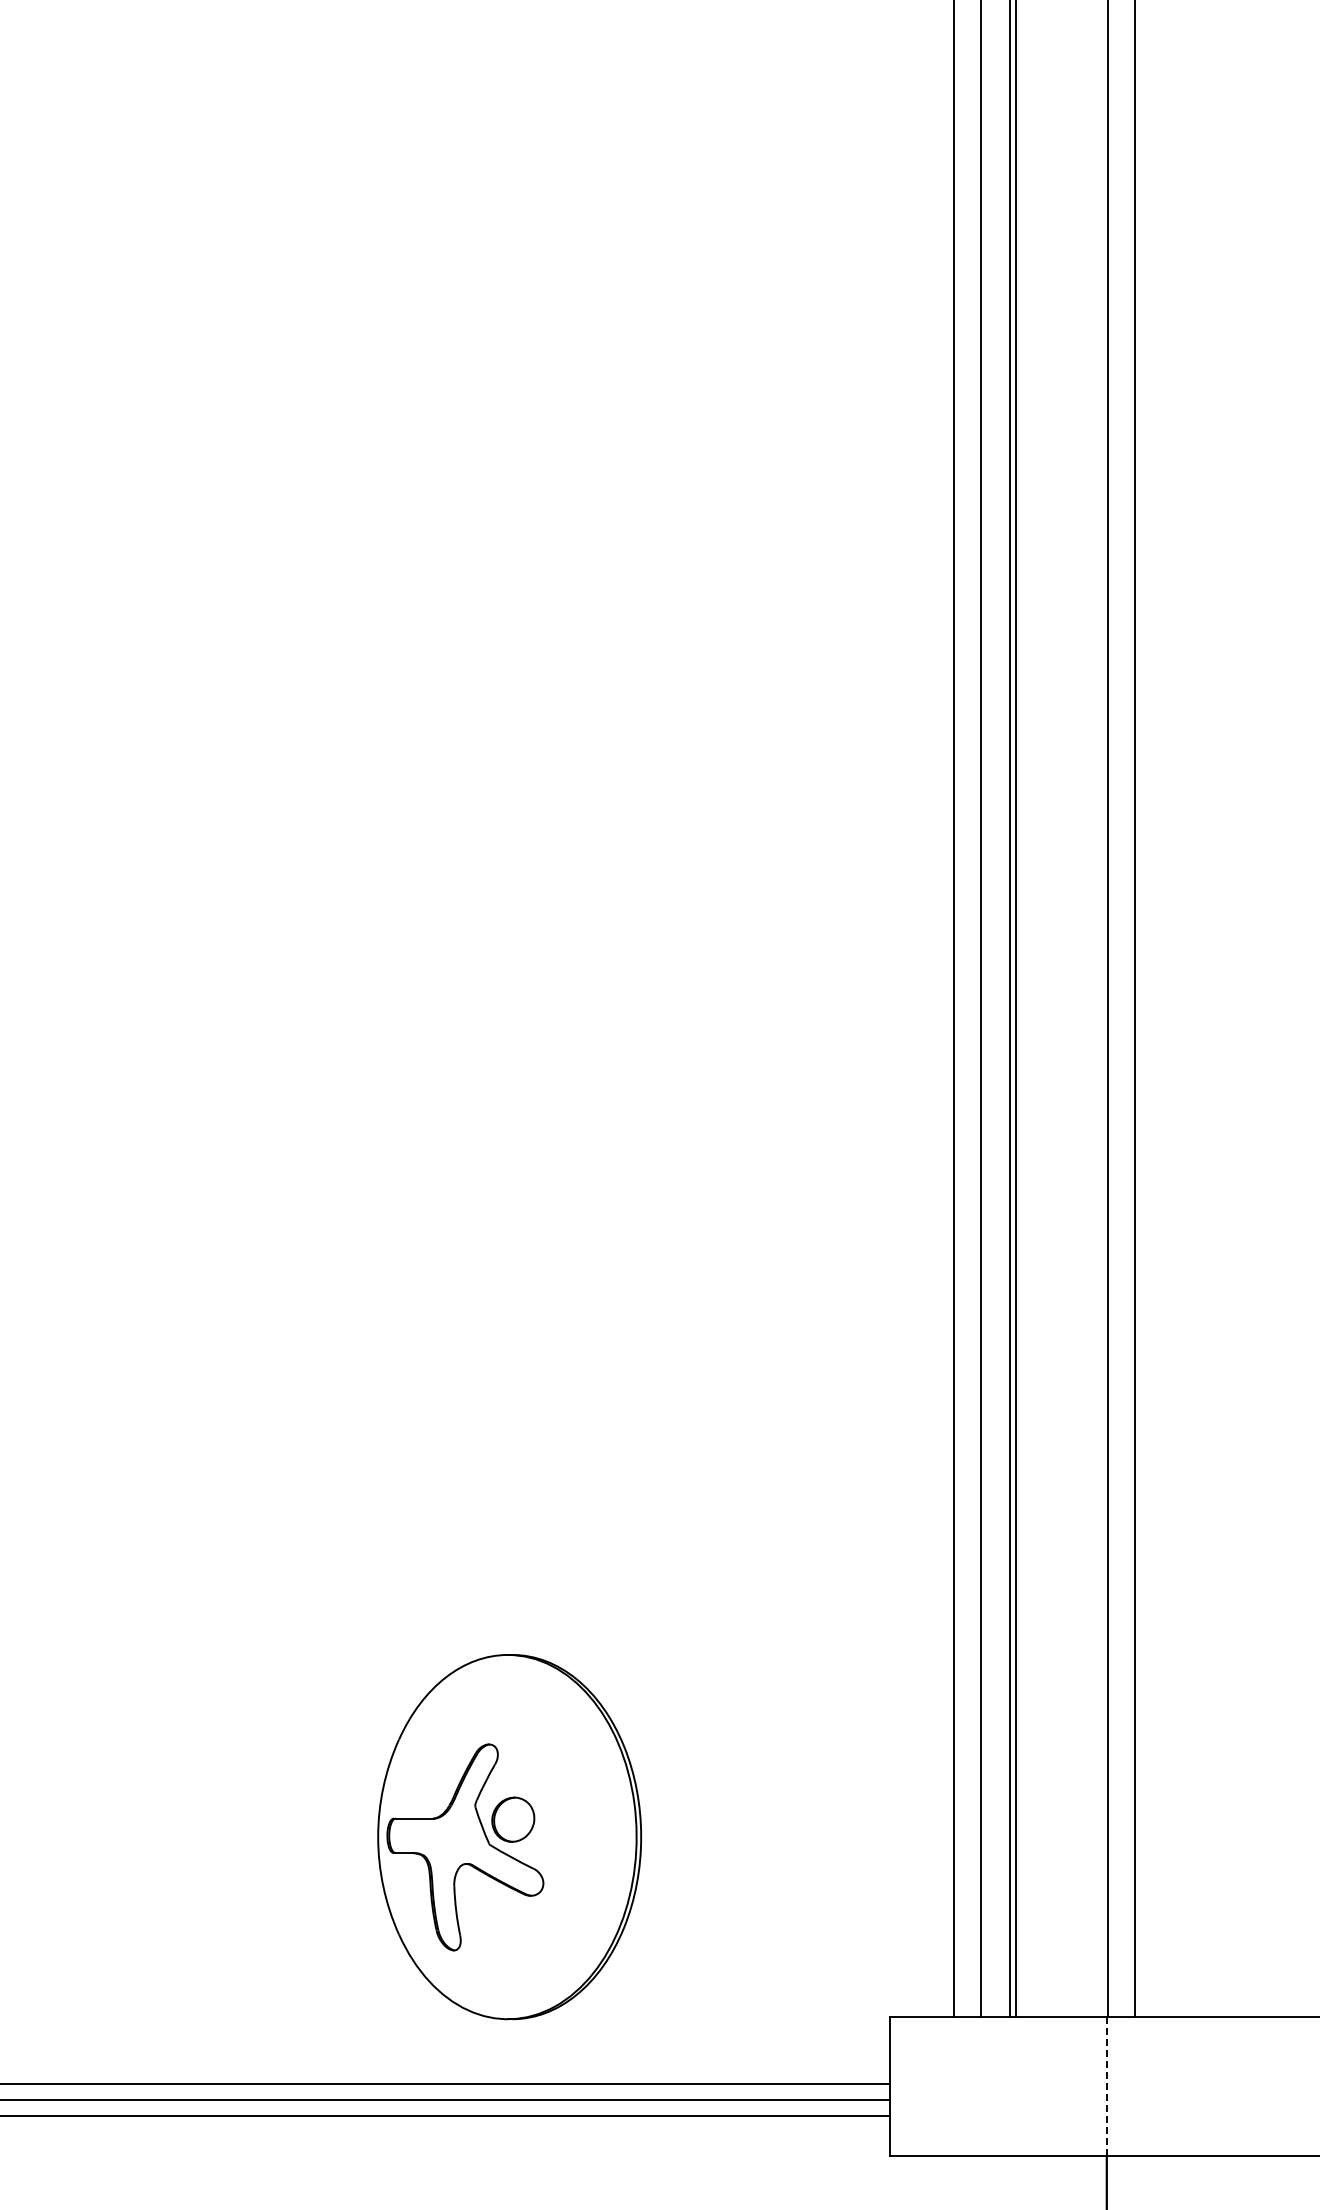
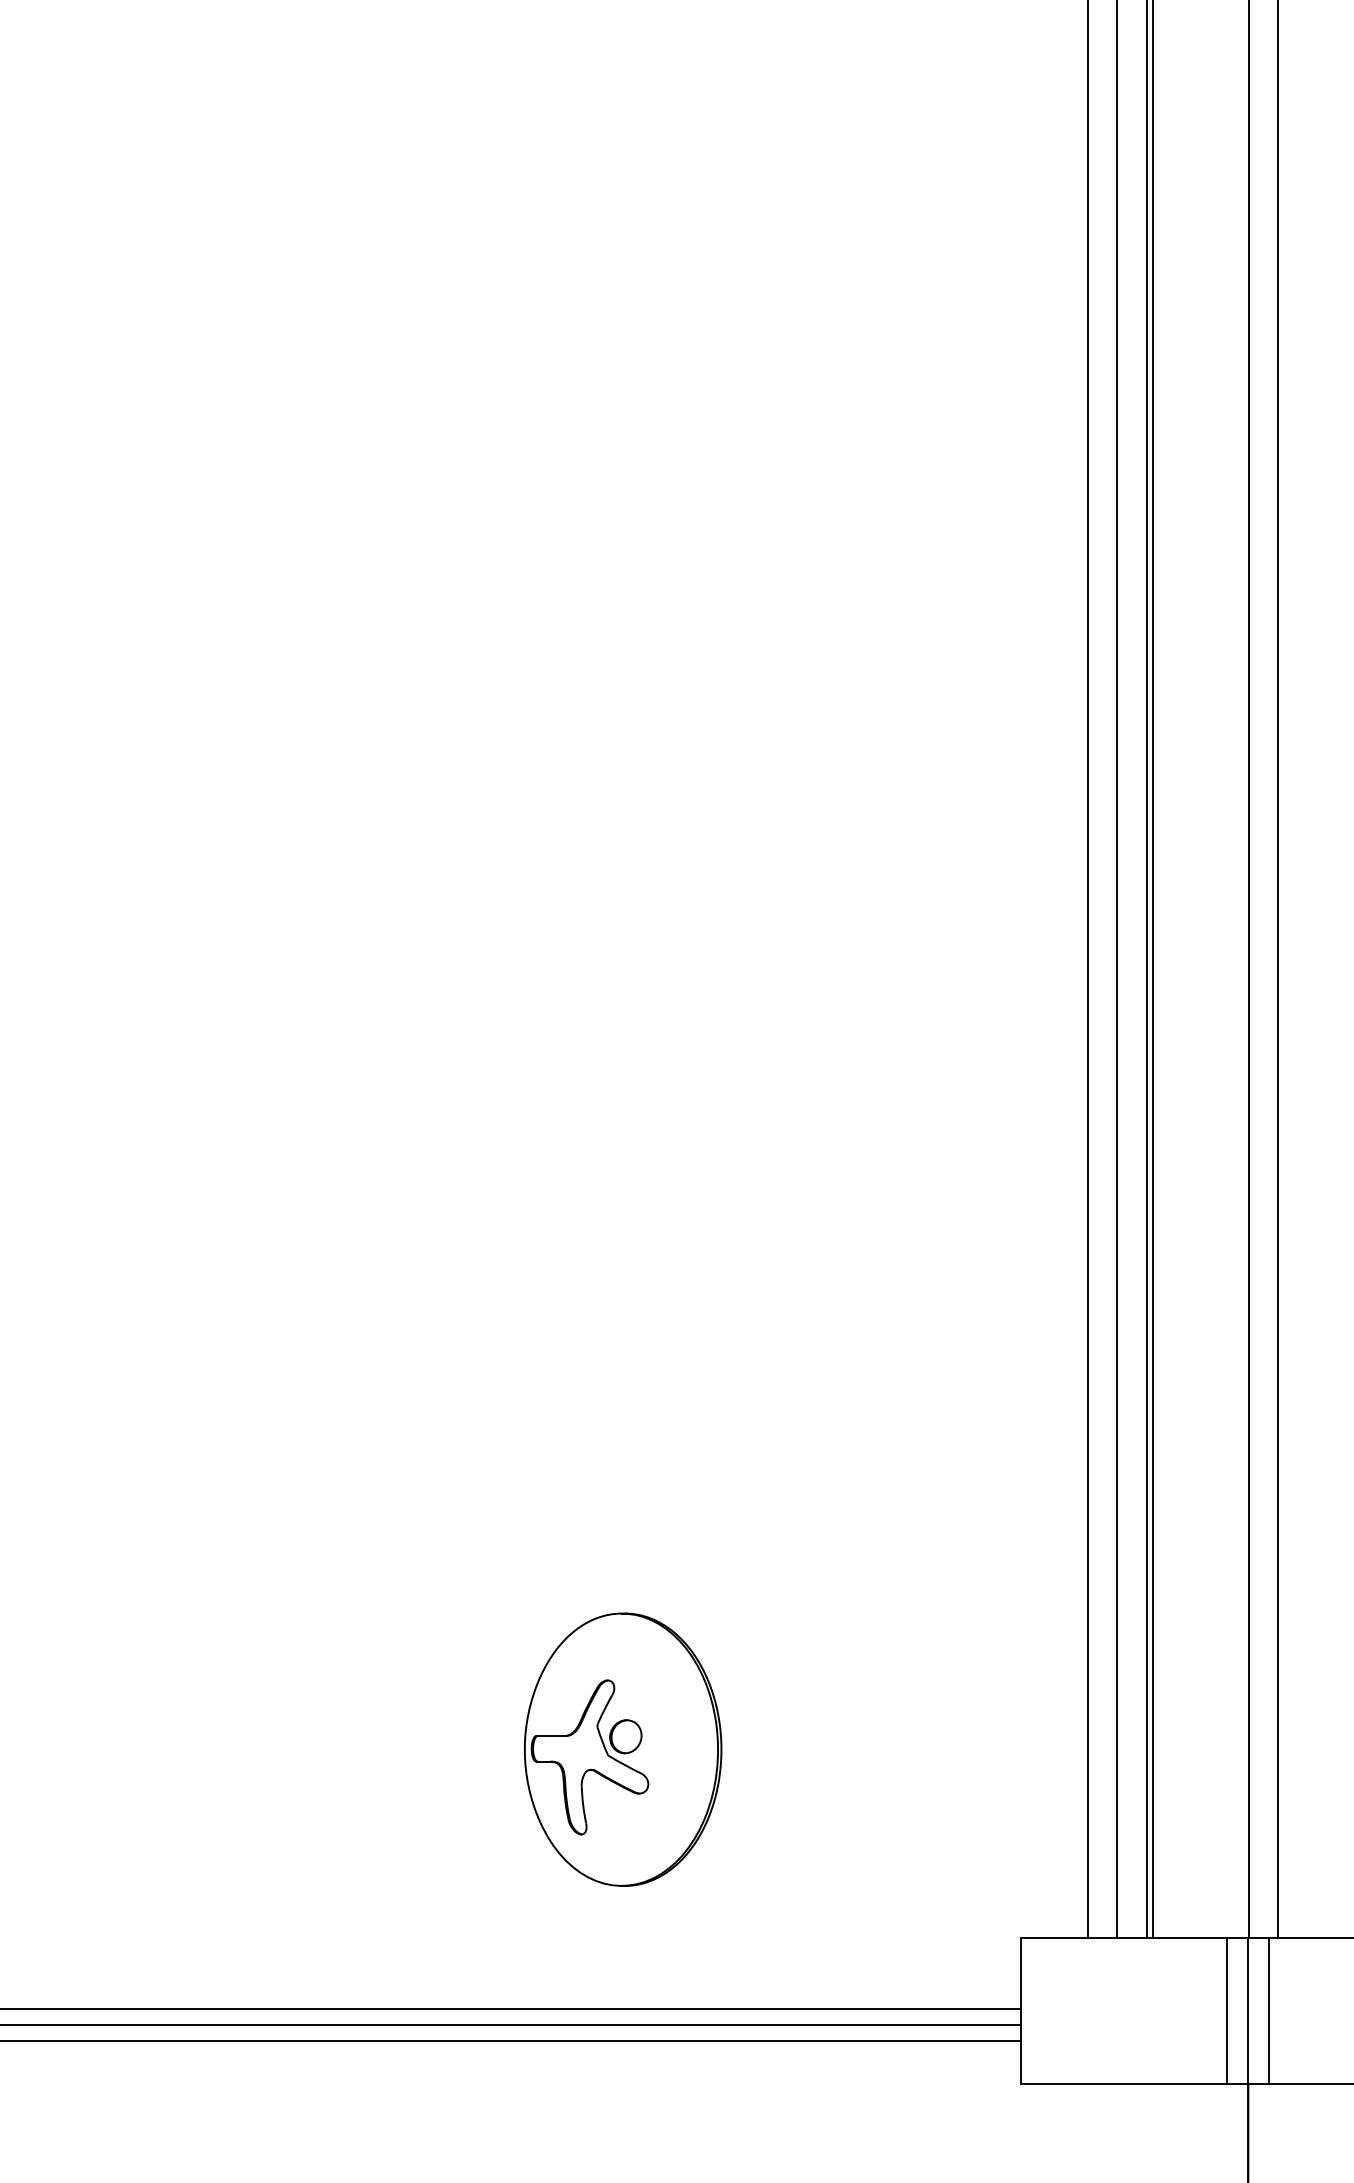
part: (509, 1837) -> (623, 1750), size x0.71
line: (1087, 2086) -> (1227, 2010), added
line: (1106, 2086) -> (1247, 2010), dashed -> solid
line: (1126, 2086) -> (1268, 2010), added

